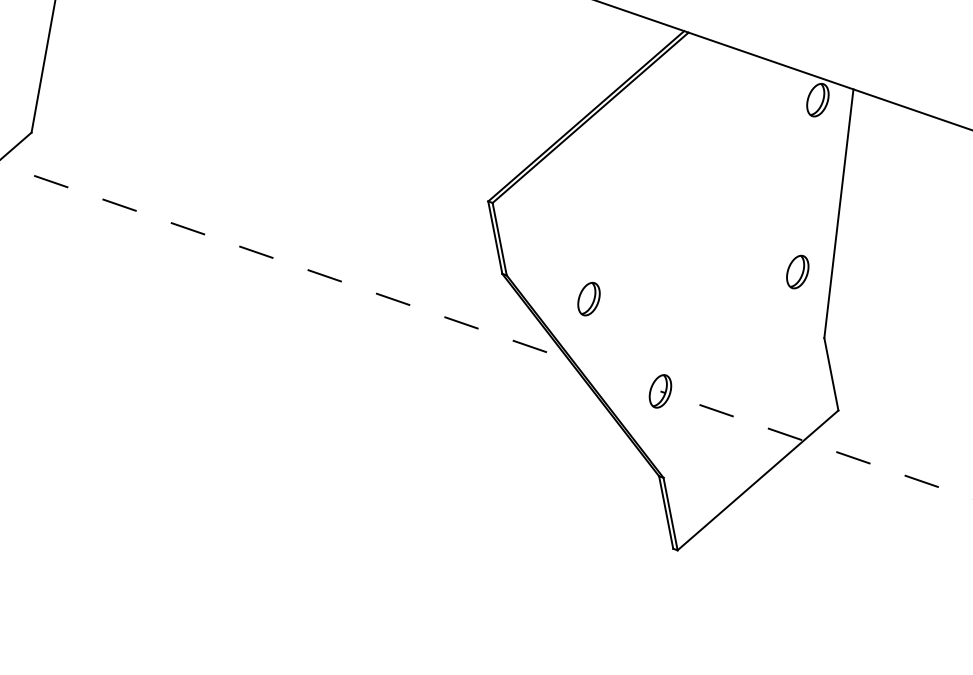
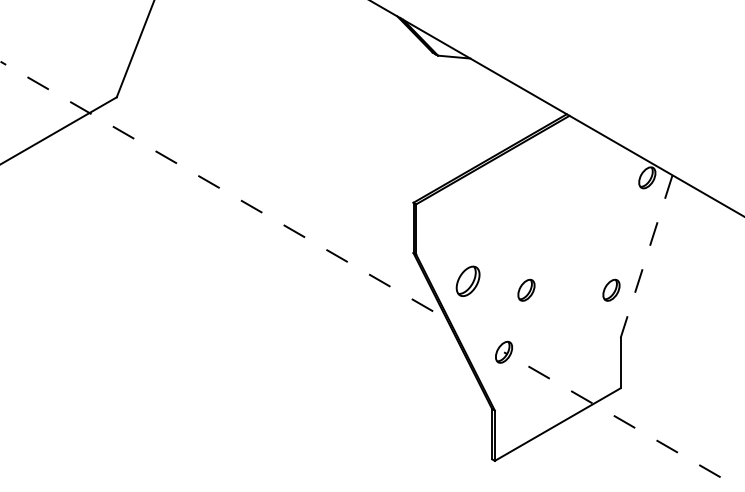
line: (839, 215) -> (646, 257), solid -> dashed
part: (675, 294) -> (526, 289), added
part: (589, 297) -> (468, 280), size x1.4

